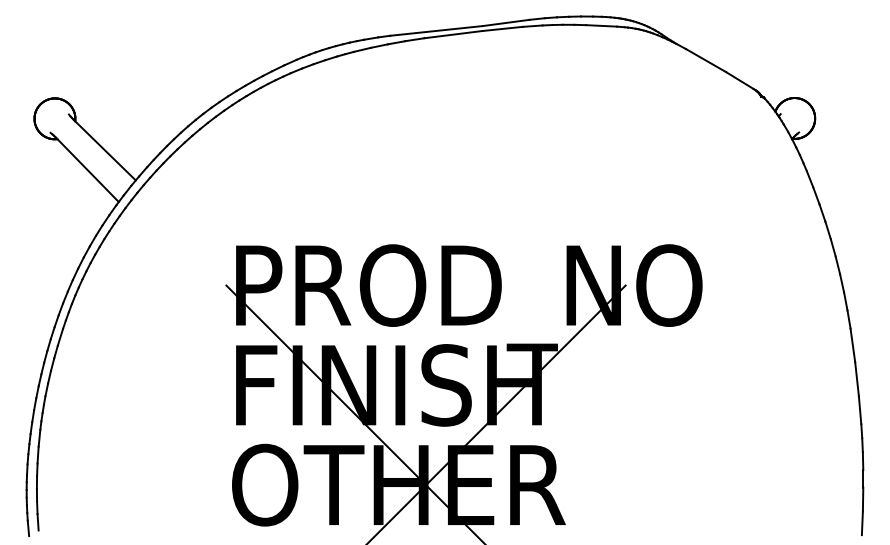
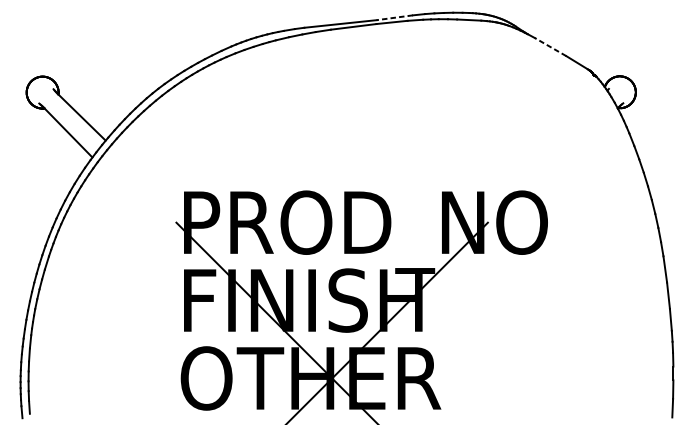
line: (505, 23) -> (394, 18), solid -> dashed
line: (705, 60) -> (550, 47), solid -> dashed

